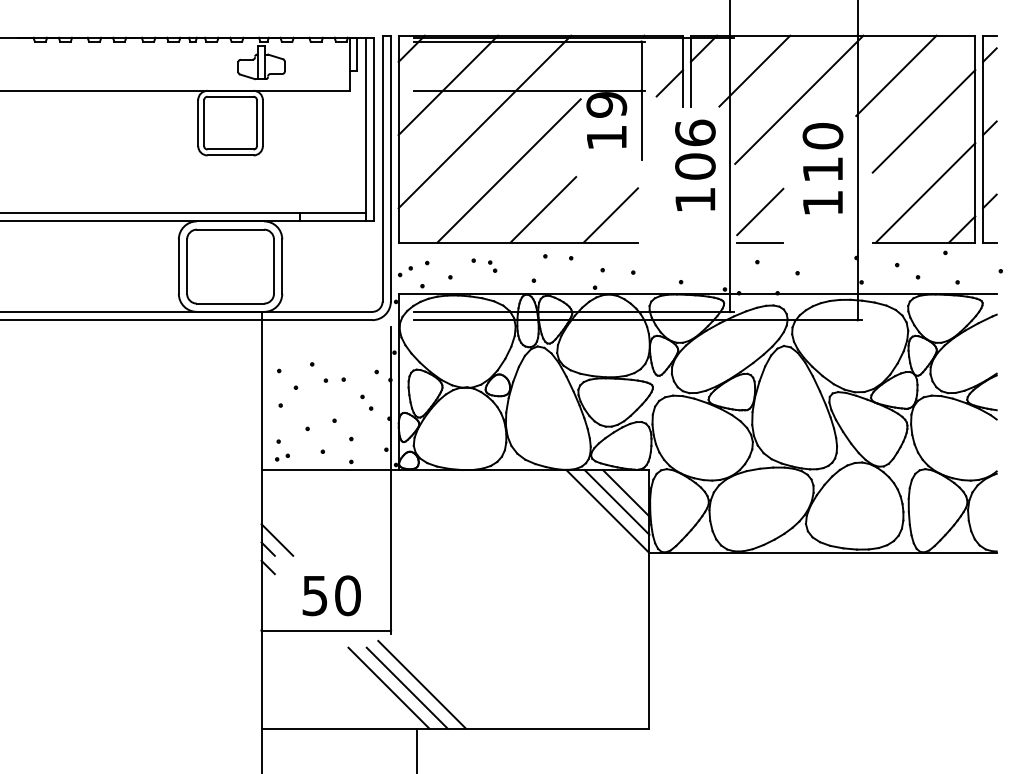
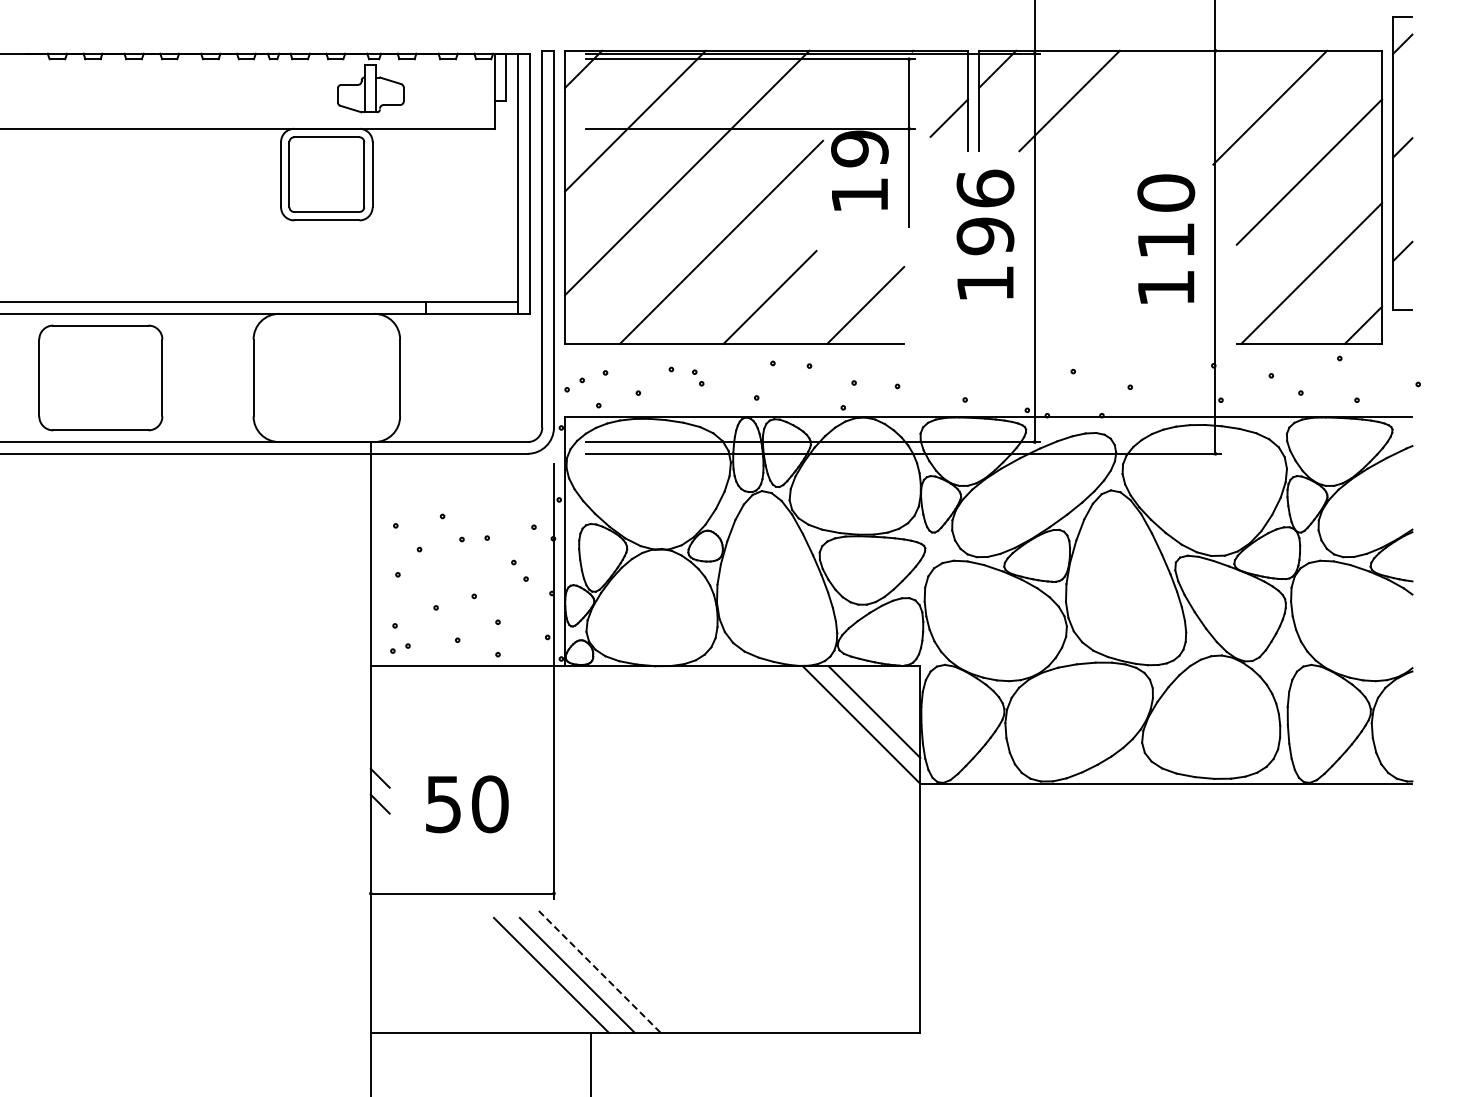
line: (799, 99) -> (1132, 141), removed
part: (983, 139) -> (1393, 163), moved
text: (695, 166) -> (985, 236), 106 -> 196
line: (760, 211) -> (1077, 300), removed
line: (760, 242) -> (1077, 343), removed
part: (230, 266) -> (100, 377), moved
line: (626, 493) -> (887, 699), removed
line: (276, 539) -> (392, 764), removed
text: (331, 595) -> (467, 804), moved
line: (422, 684) -> (598, 970), solid -> dashed

